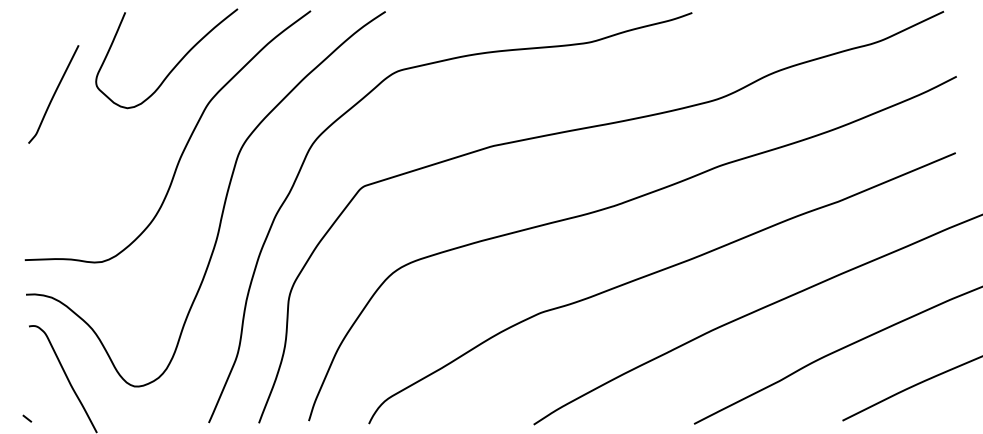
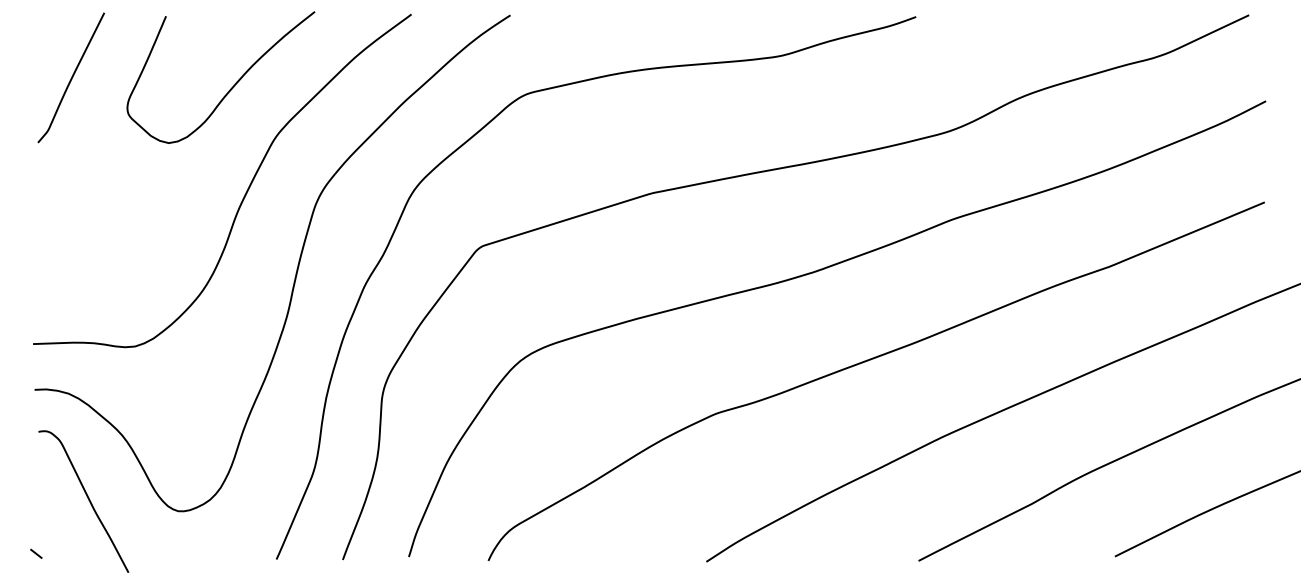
curve: (53, 94) -> (71, 77), moved

